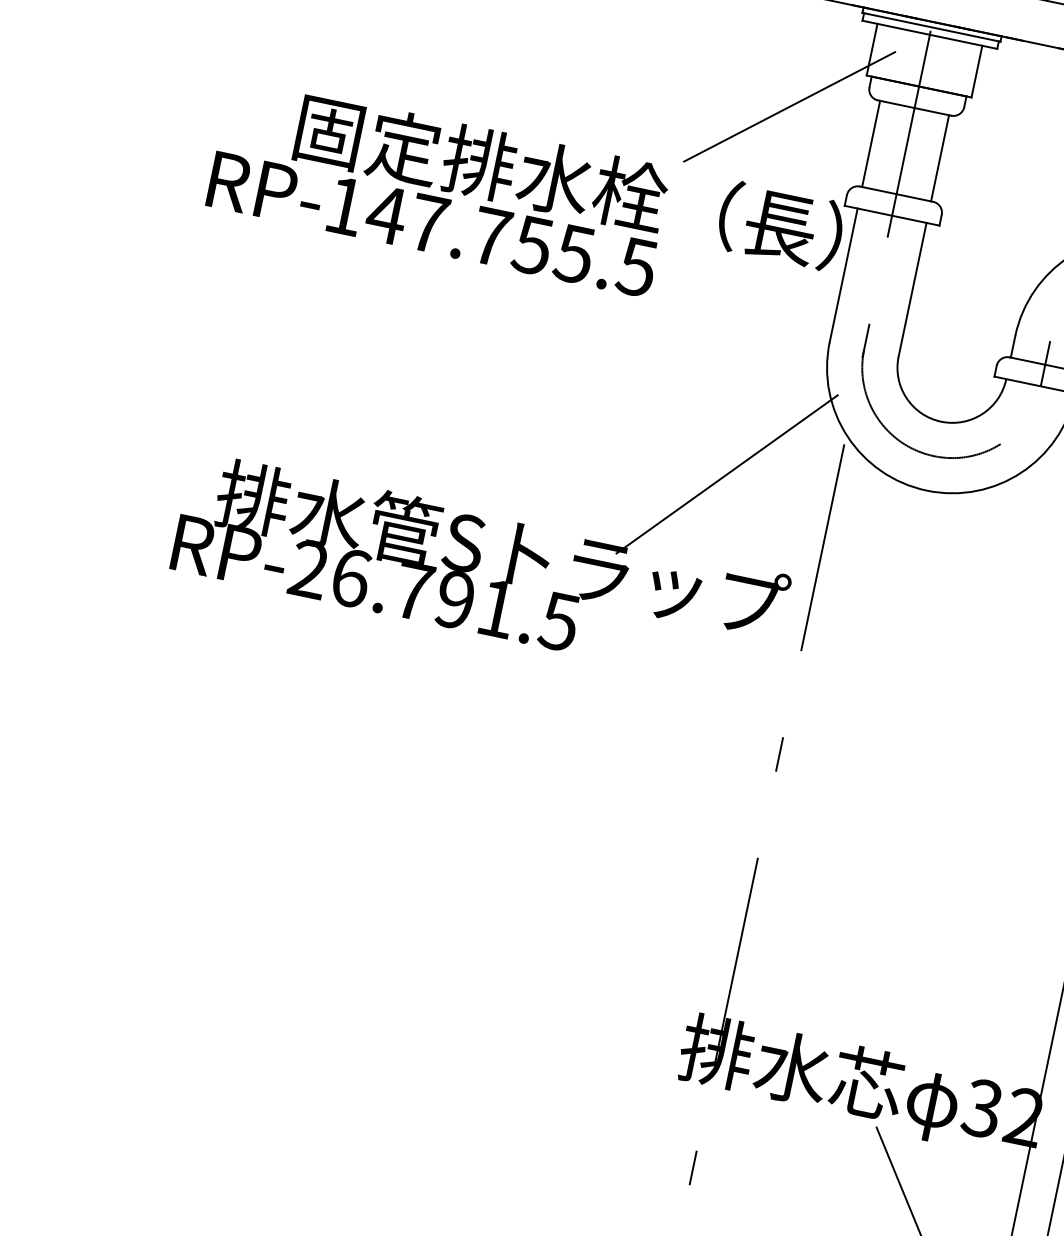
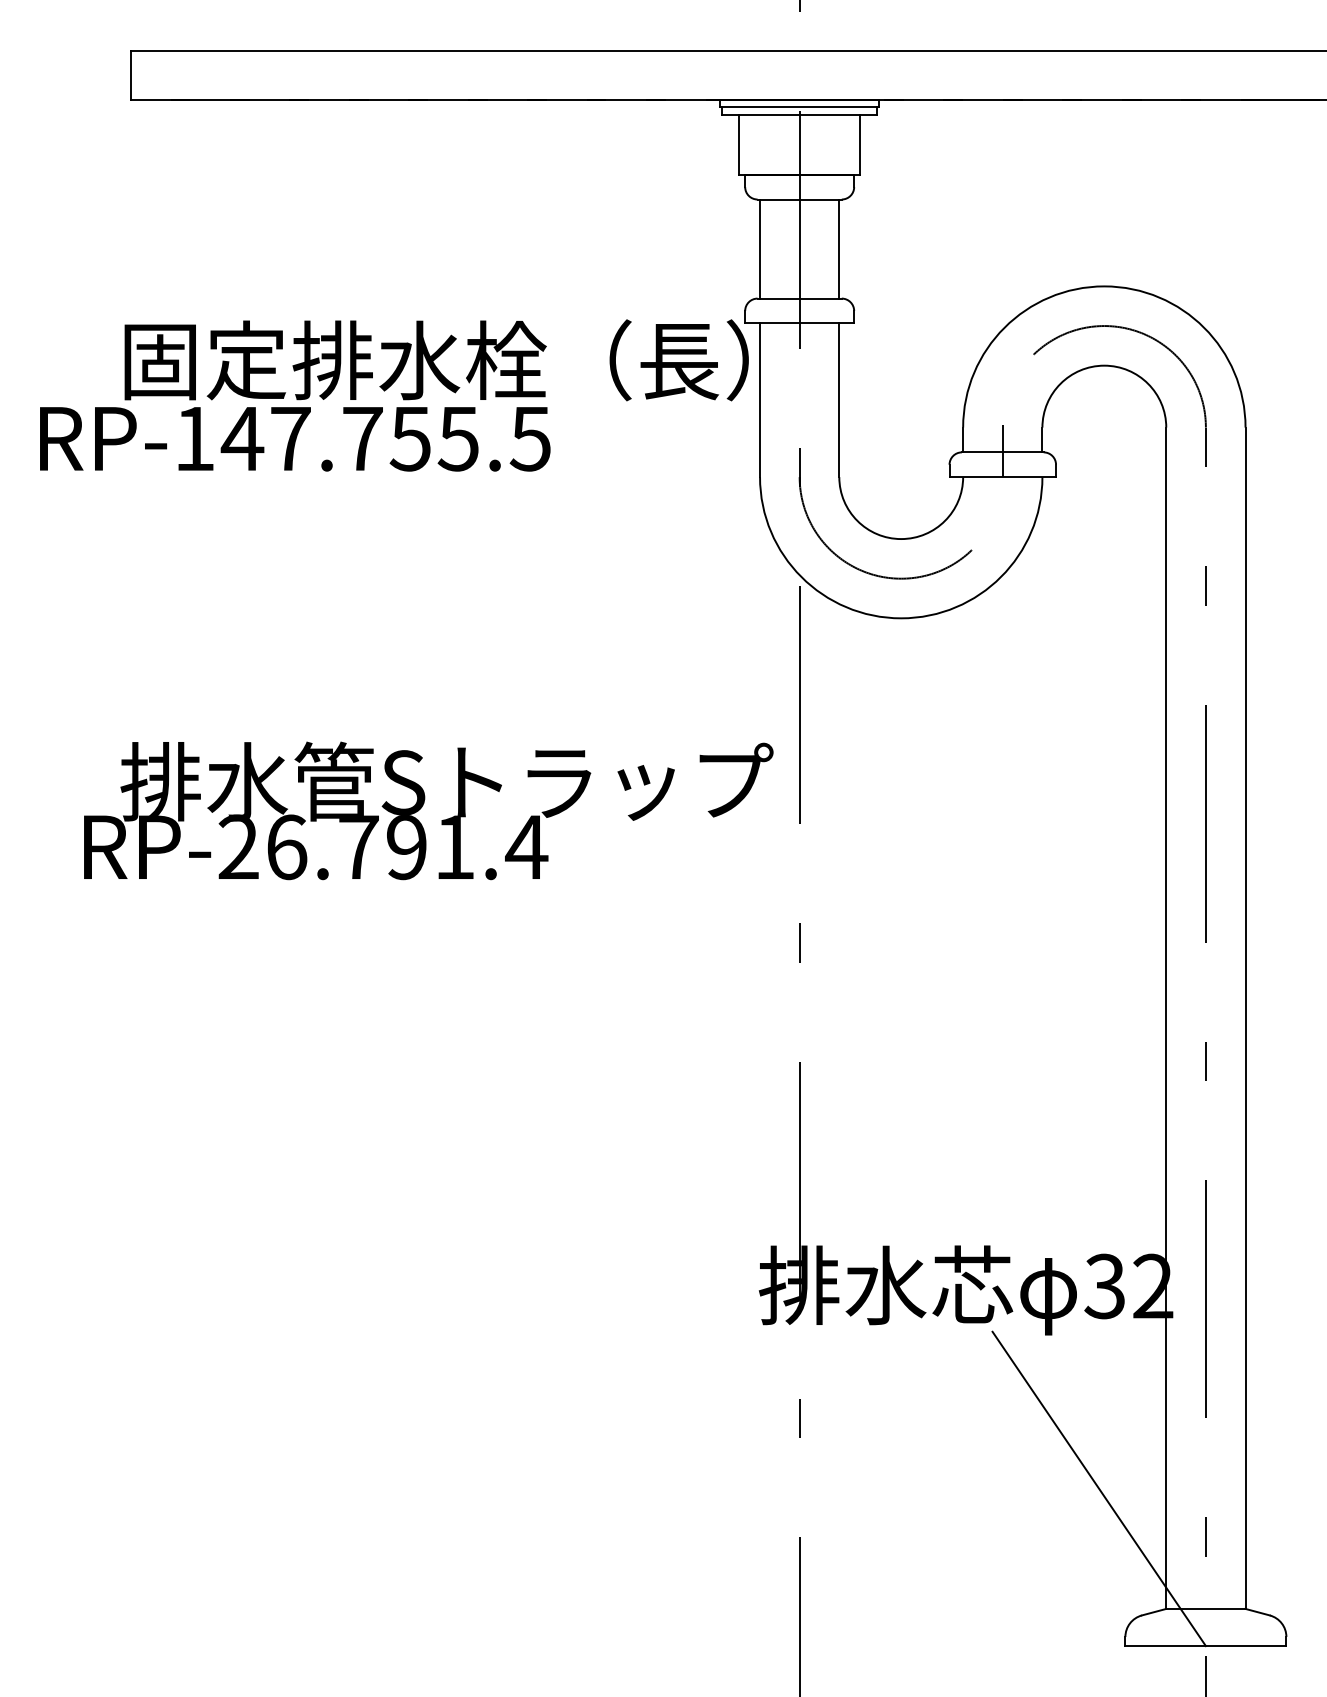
line: (789, 106) -> (661, 226), removed
line: (727, 474) -> (677, 646), removed
text: (559, 621) -> (526, 847), RP-26.791.5 -> RP-26.791.4

